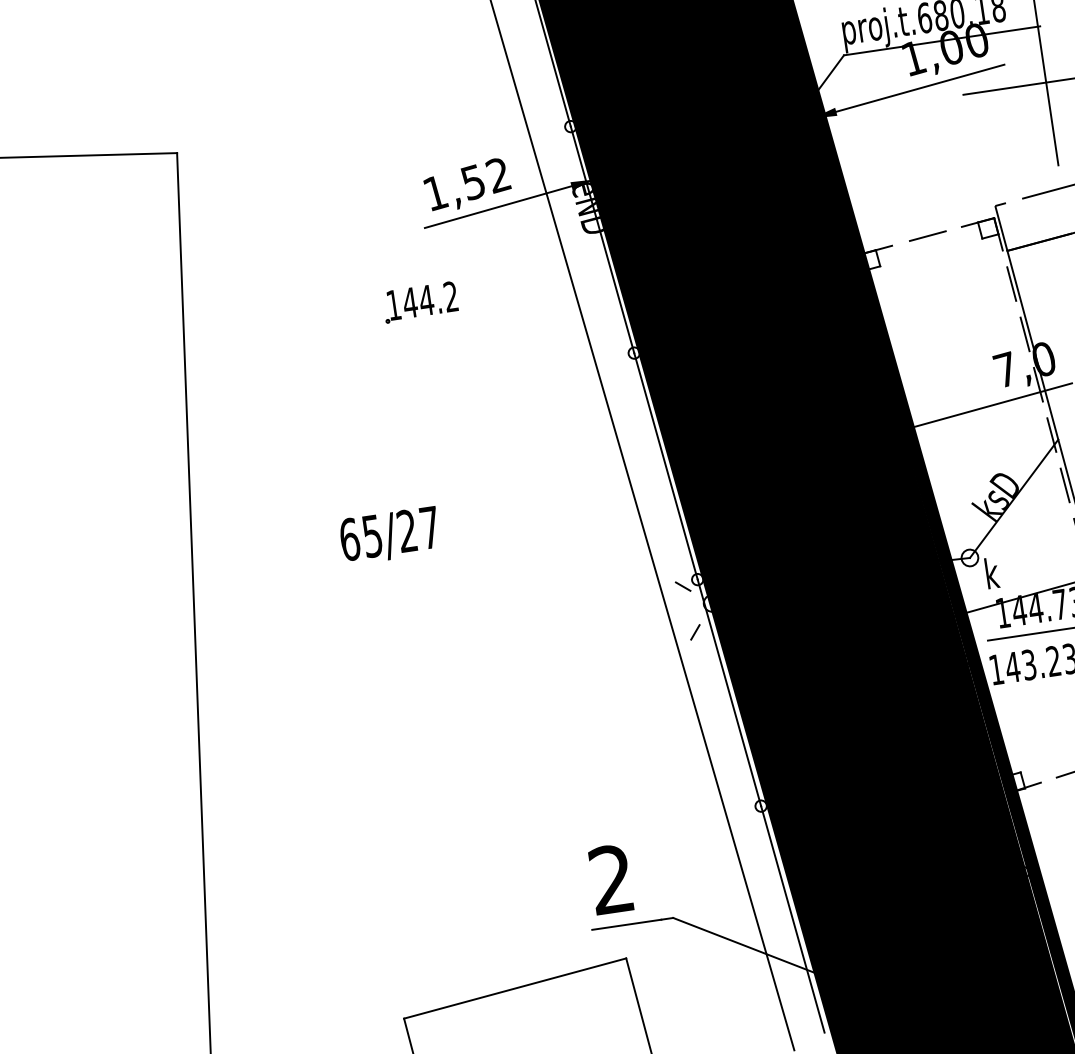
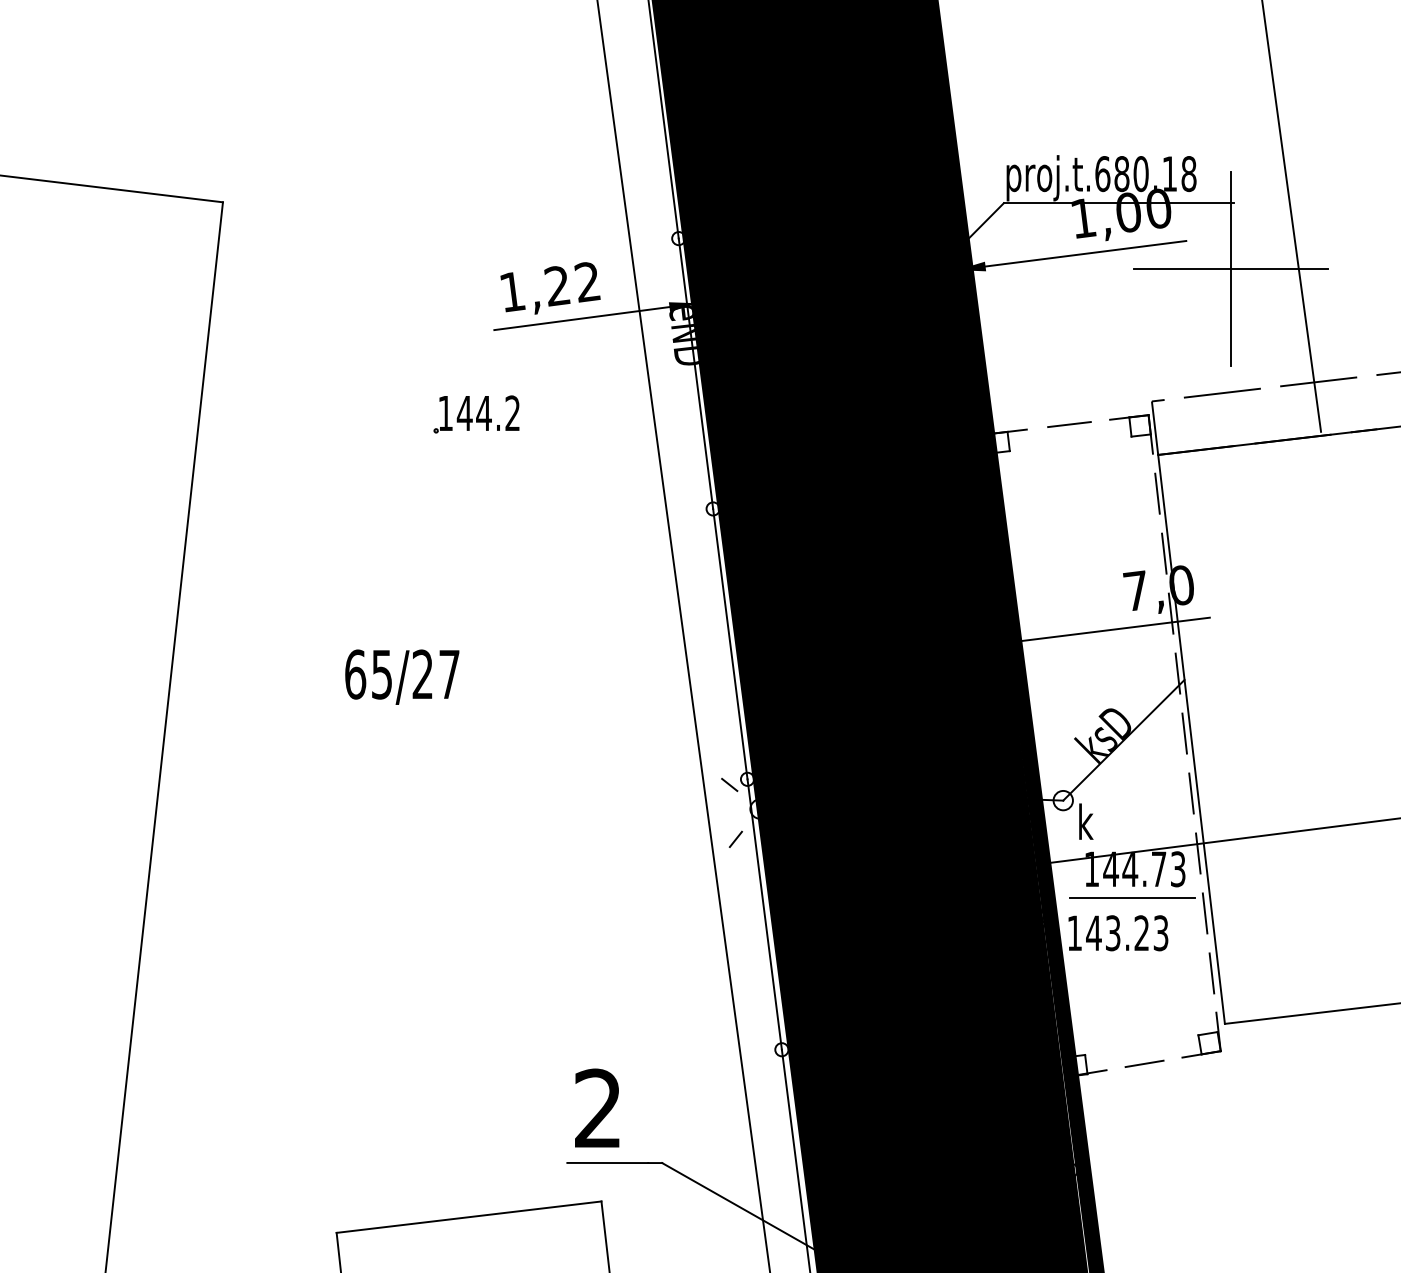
text: (473, 181) -> (557, 285), 1,52 -> 1,22

